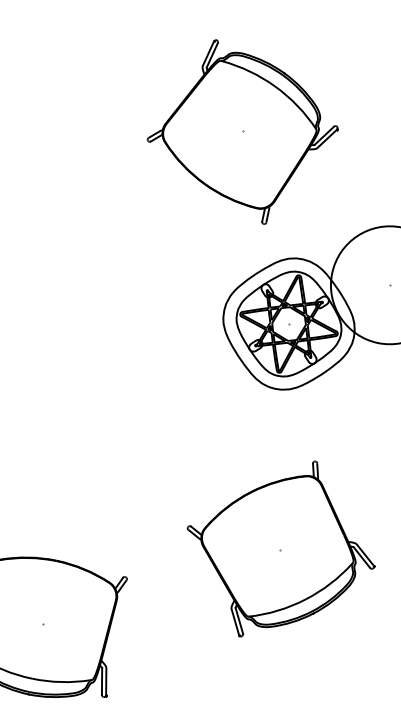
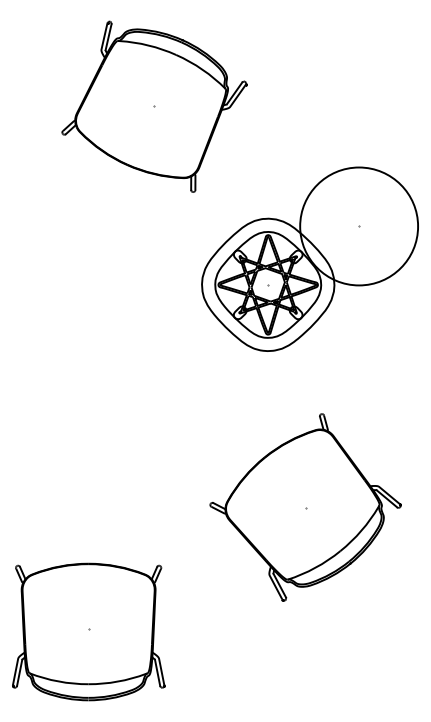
part: (243, 132) -> (154, 106), moved

